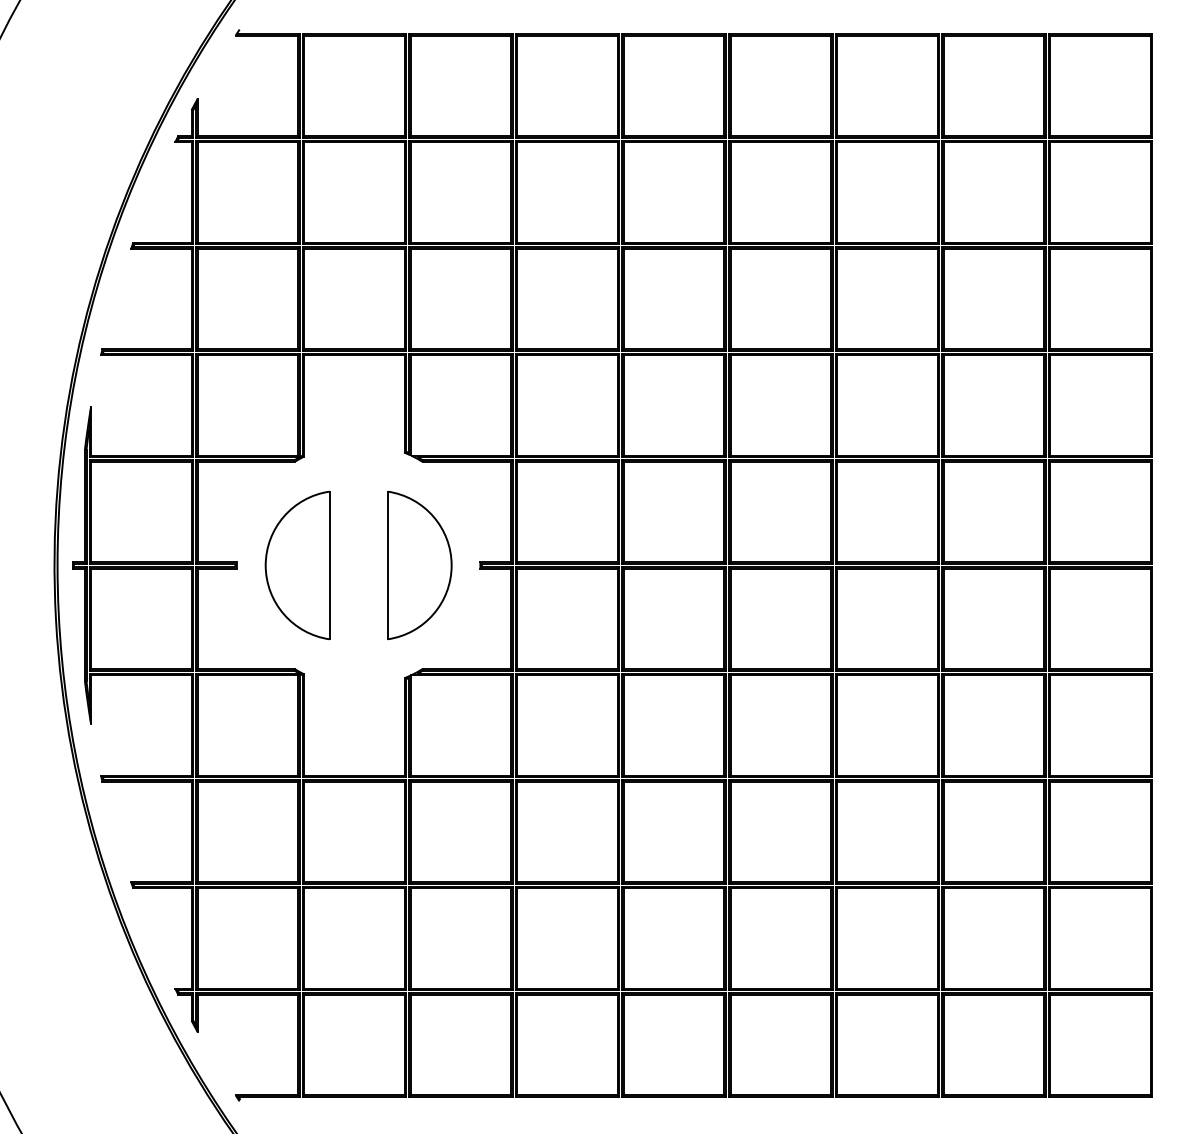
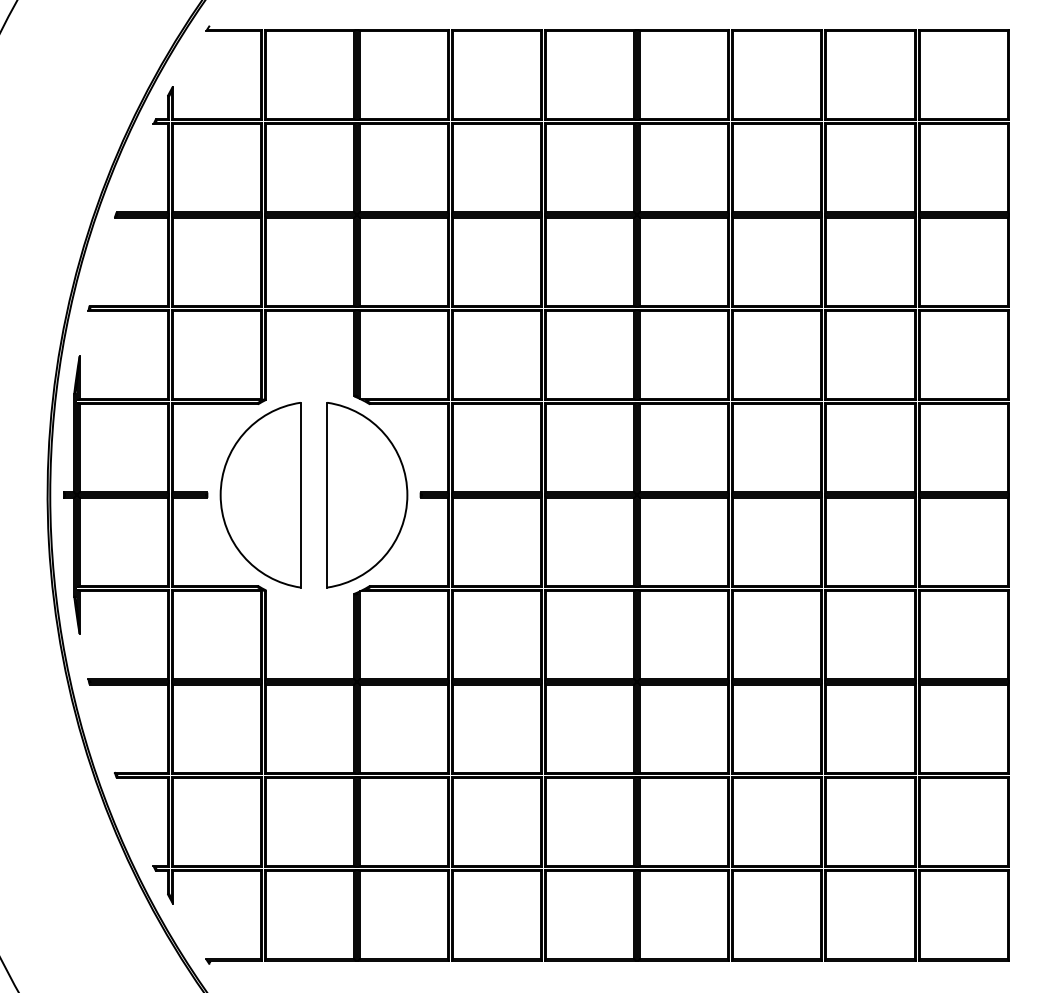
part: (297, 565) -> (260, 495), size x1.43
part: (419, 565) -> (367, 495), size x1.43

